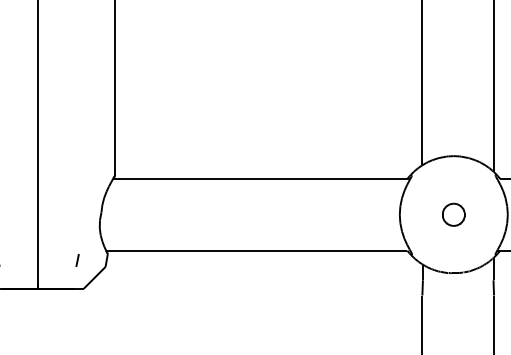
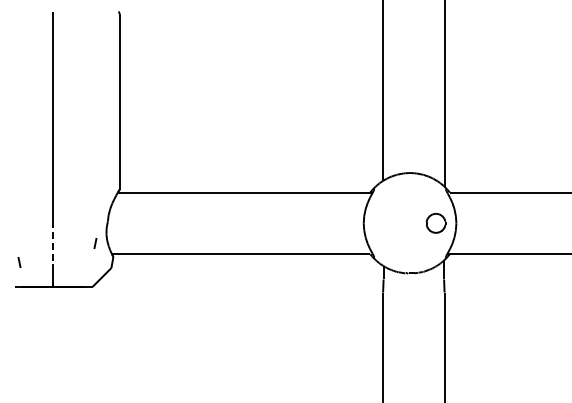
part: (453, 214) -> (435, 223), moved
line: (38, 238) -> (53, 243), solid -> dashed
line: (77, 260) -> (95, 243), moved

